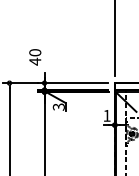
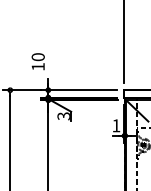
text: (35, 61) -> (38, 66), 40 -> 10

